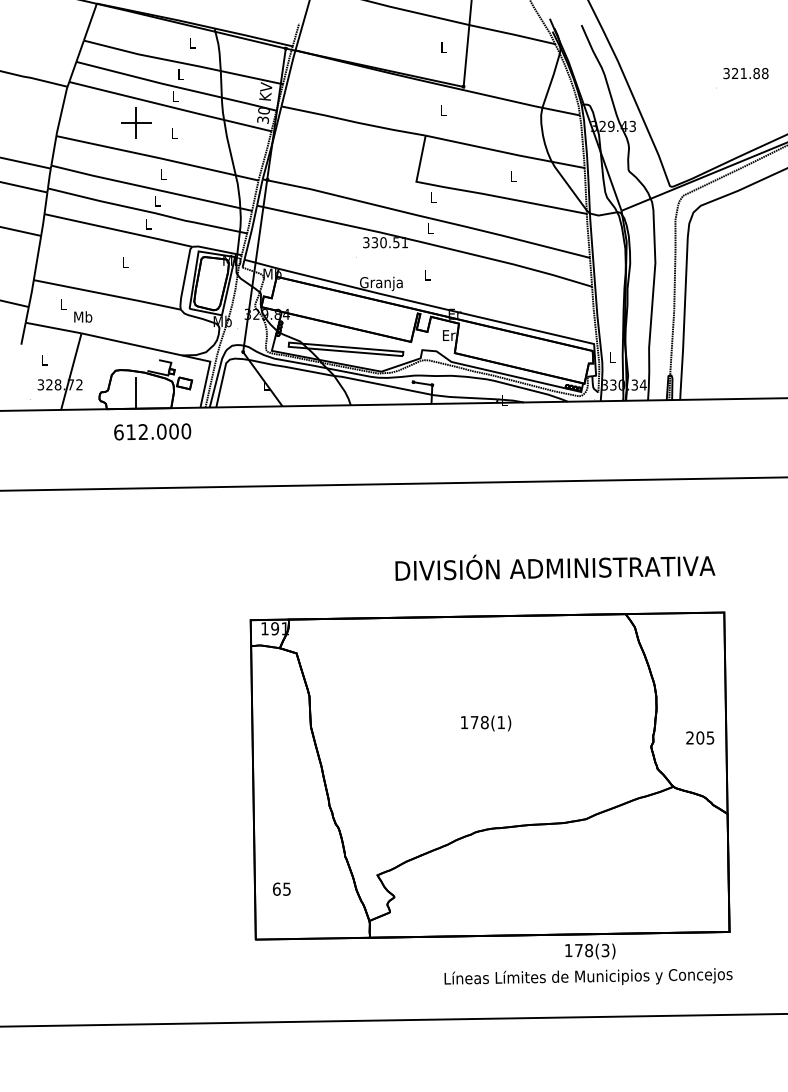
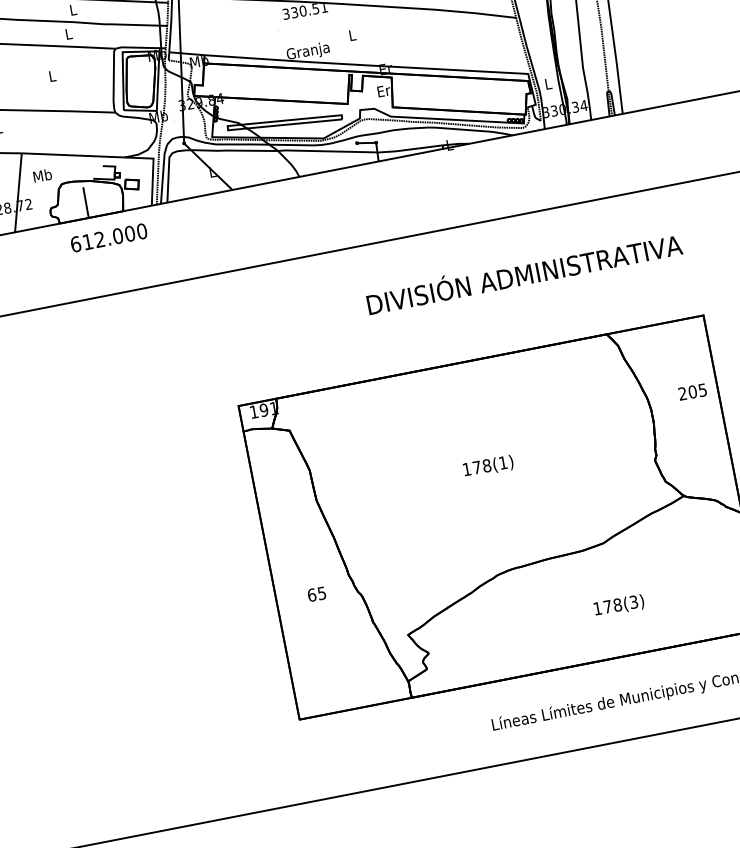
text: (83, 316) -> (42, 175), moved
text: (555, 567) -> (524, 274), moved
text: (700, 737) -> (692, 391), moved
text: (281, 888) -> (316, 593), moved
text: (590, 951) -> (619, 605), moved

